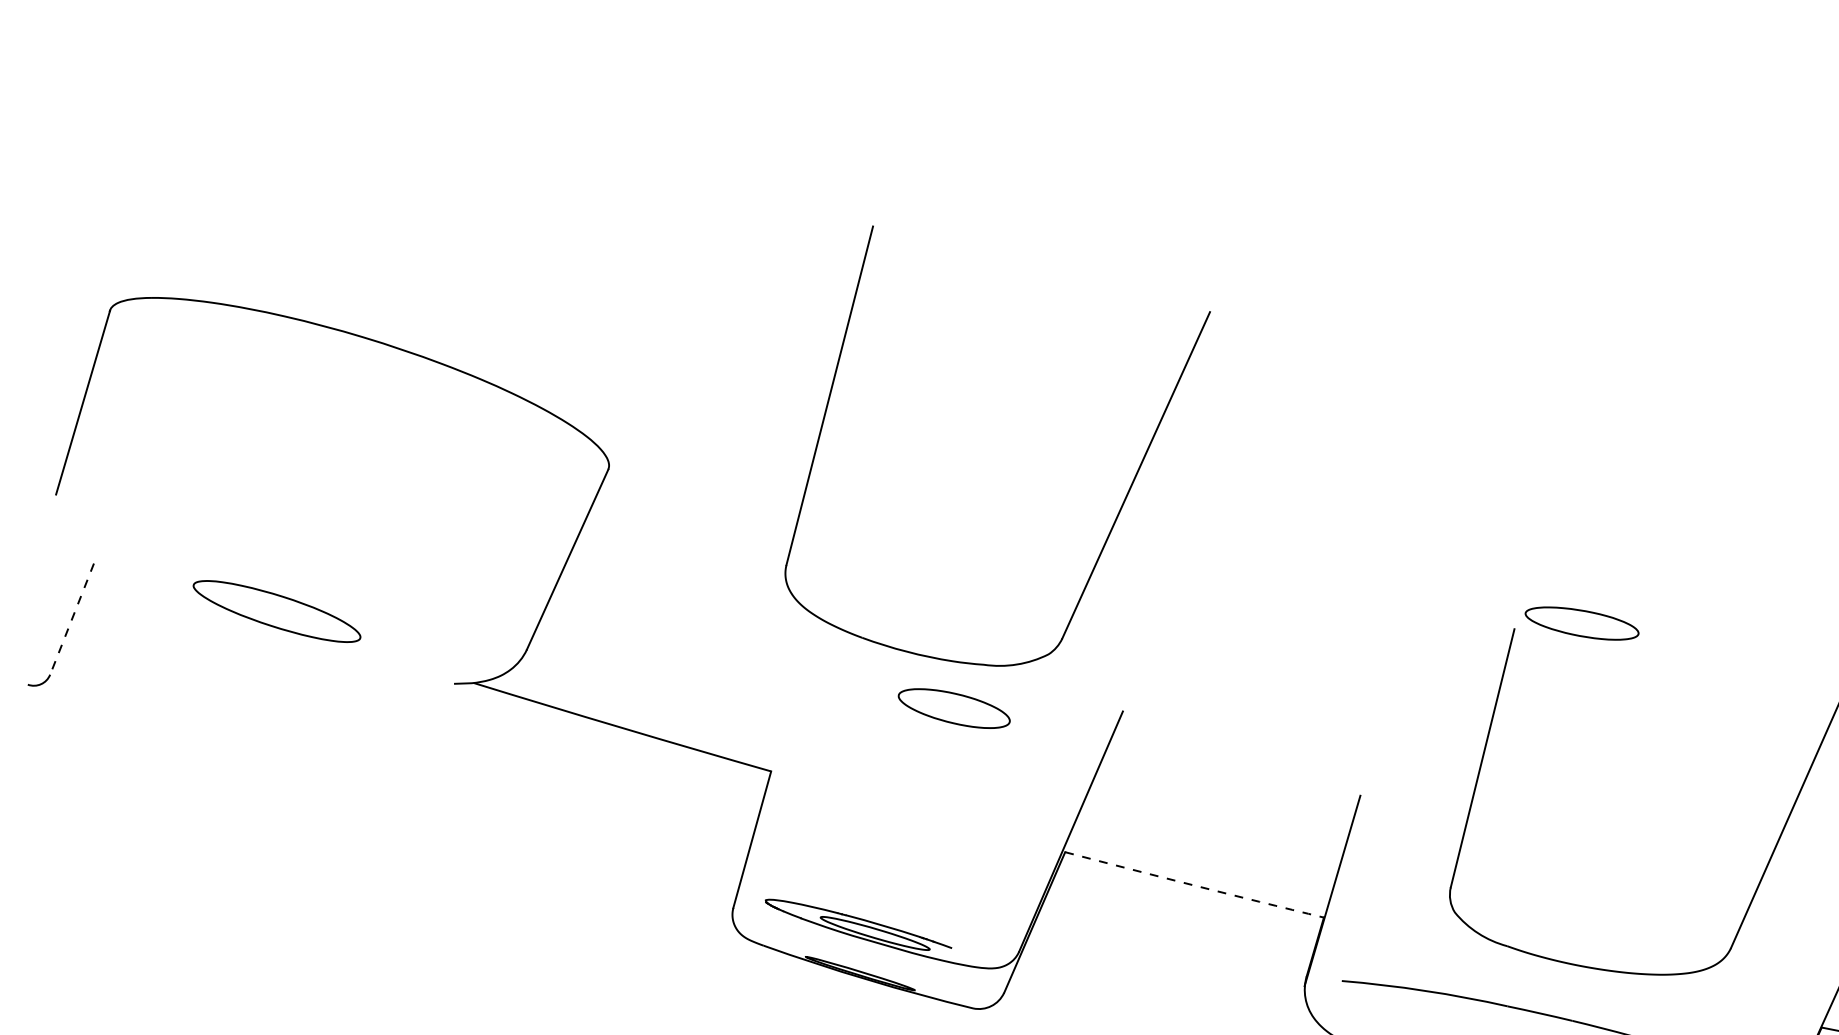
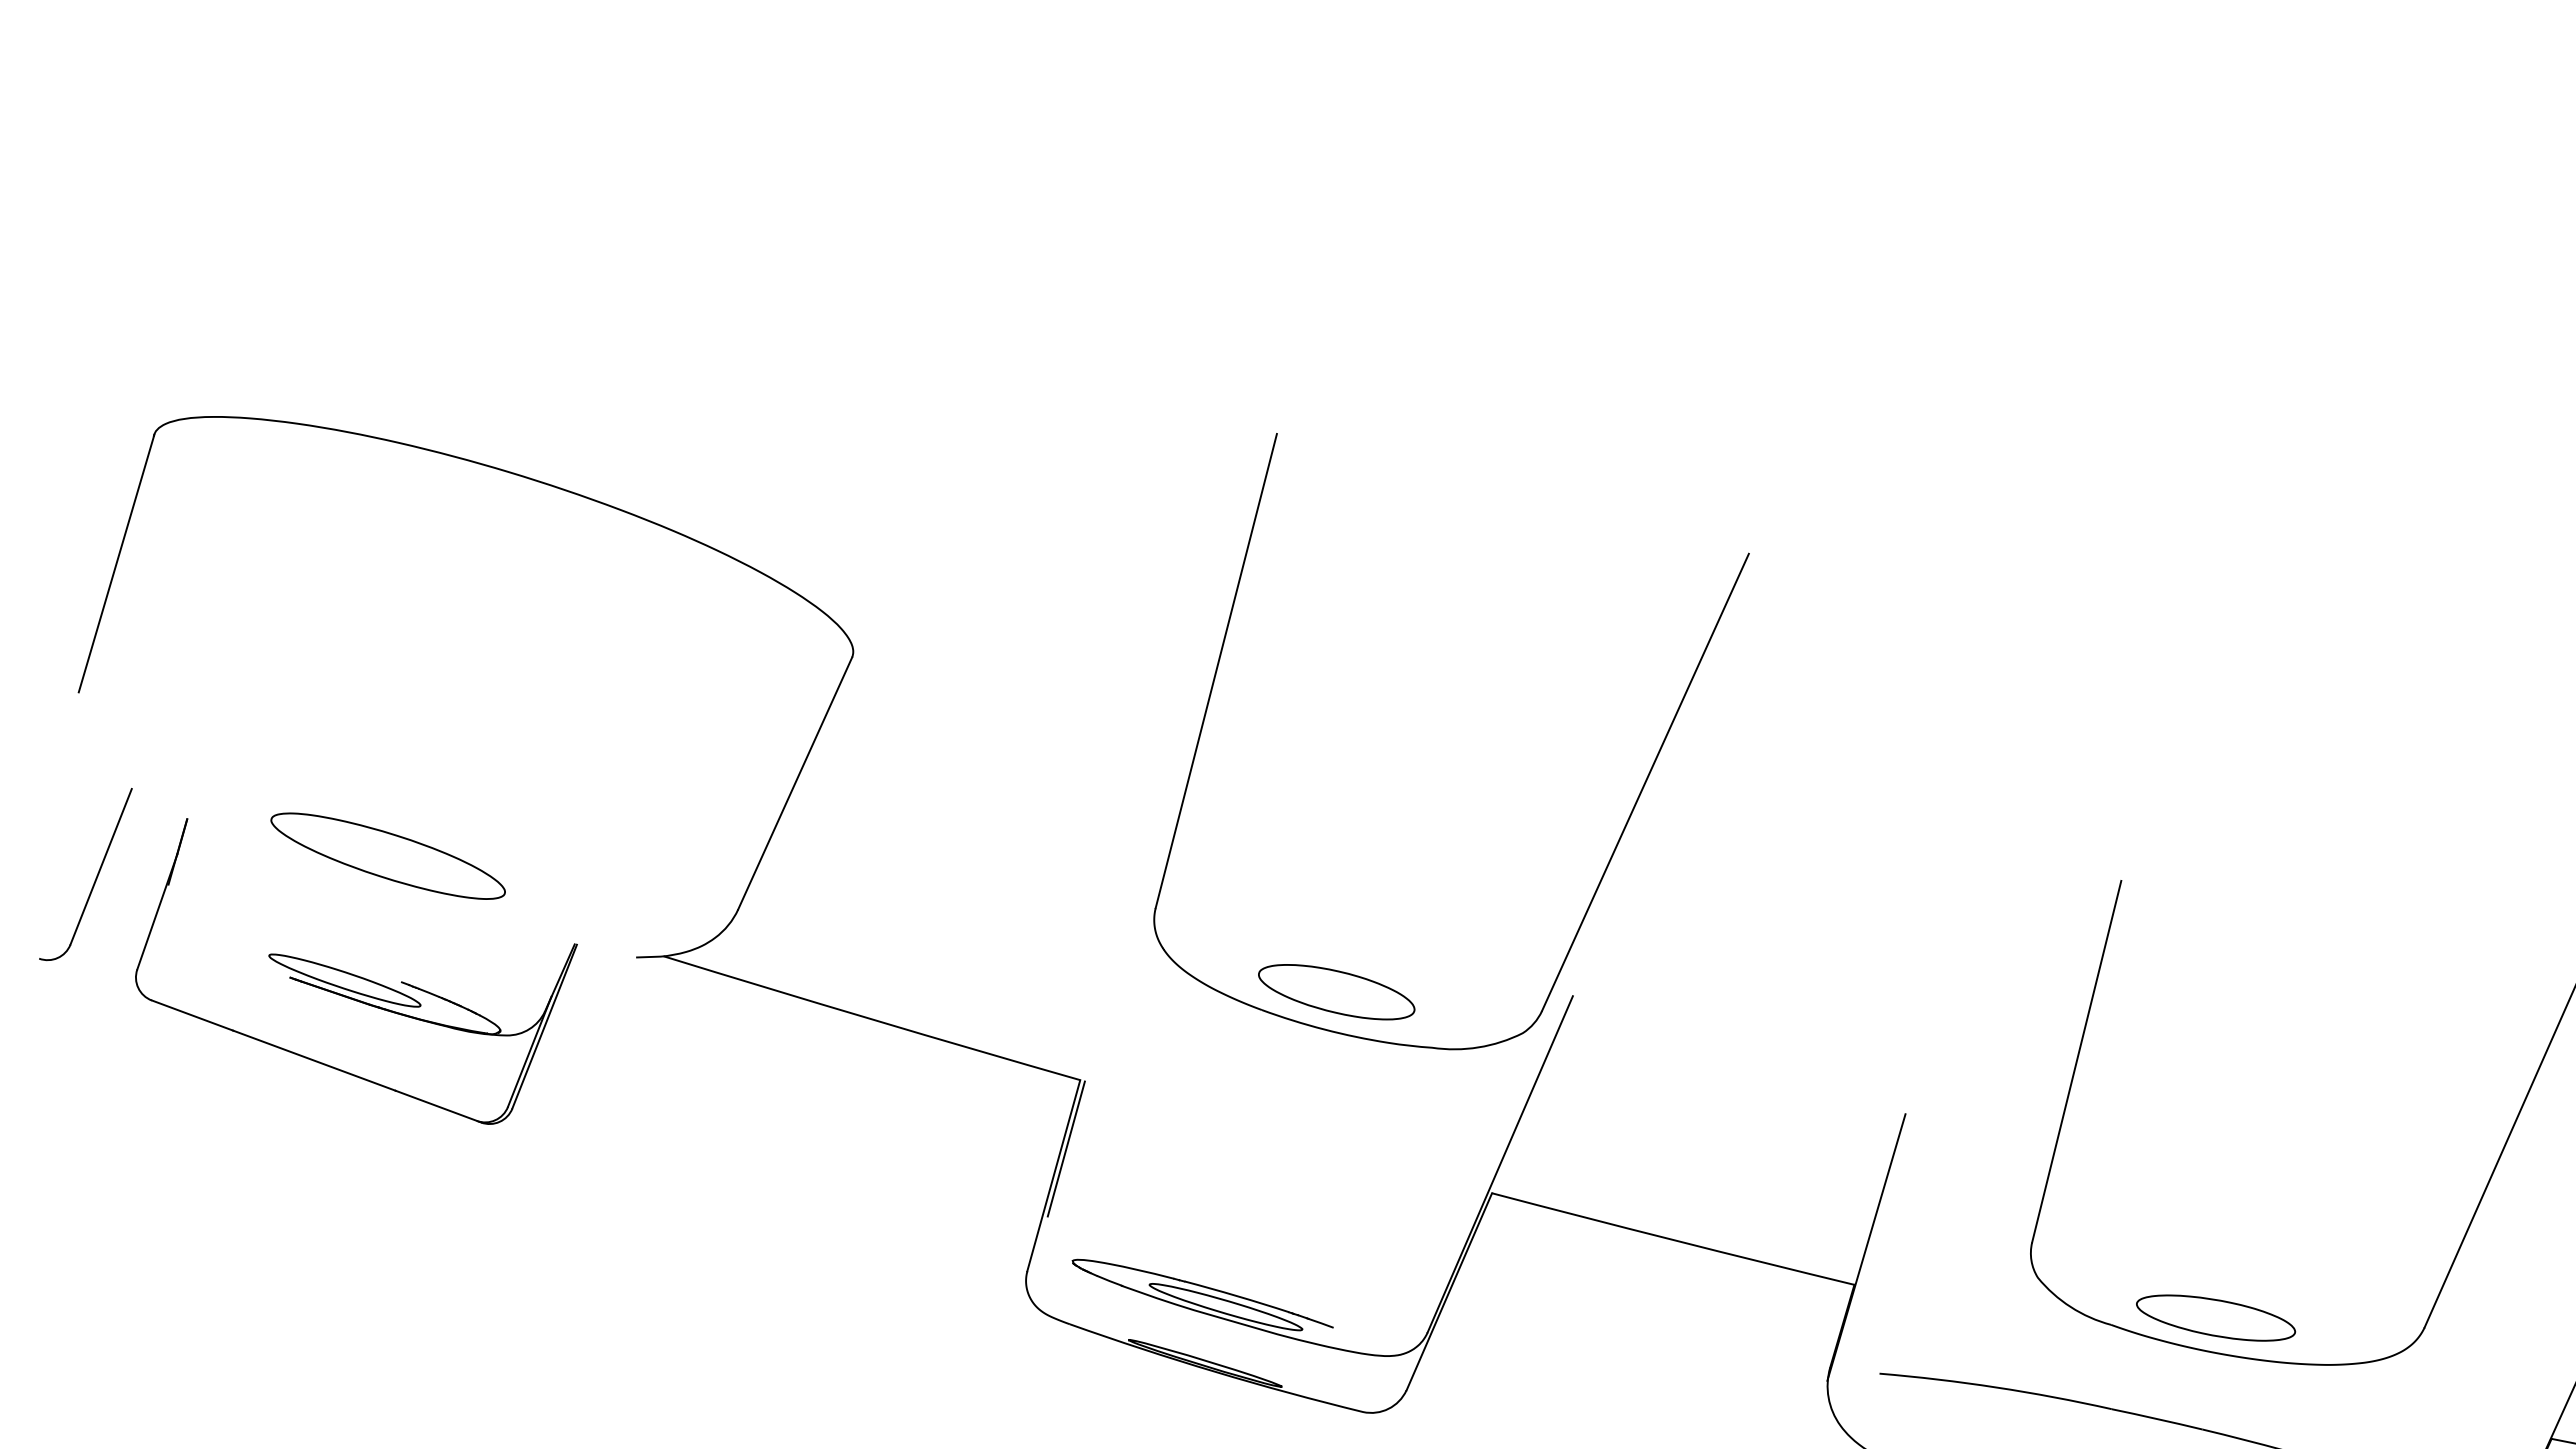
part: (1121, 504) -> (1625, 823), moved
line: (72, 618) -> (101, 866), dashed -> solid
part: (1582, 623) -> (2216, 1317), moved
part: (254, 693) -> (356, 971), added
line: (760, 820) -> (1065, 1148), added
arc: (1194, 885) -> (1673, 1240), dashed -> solid

